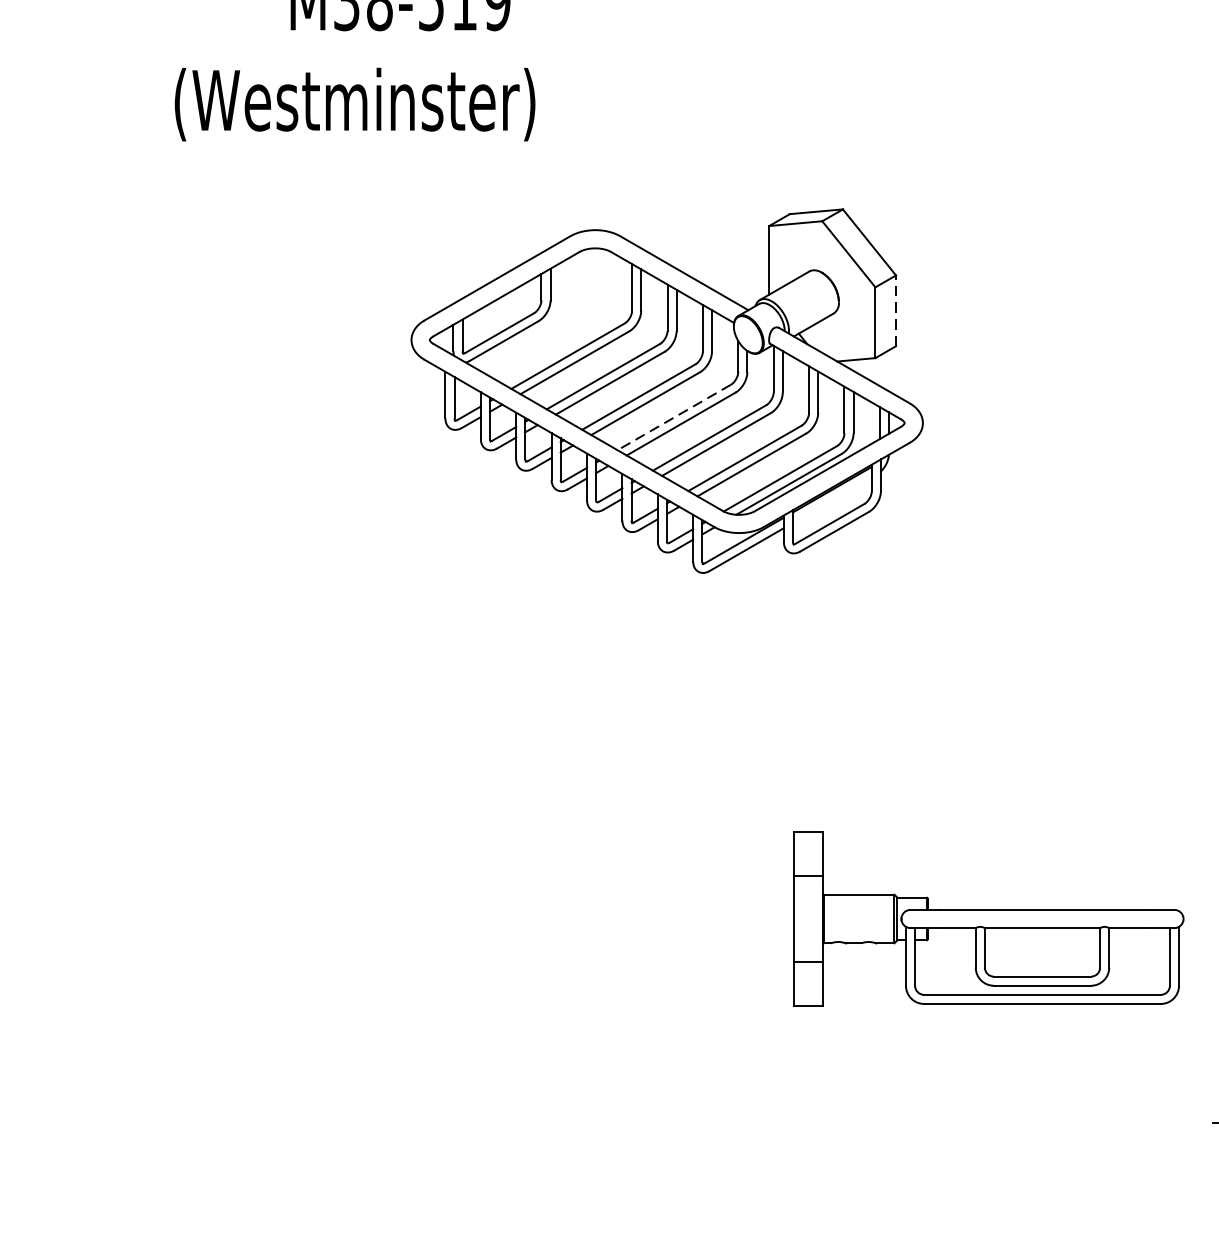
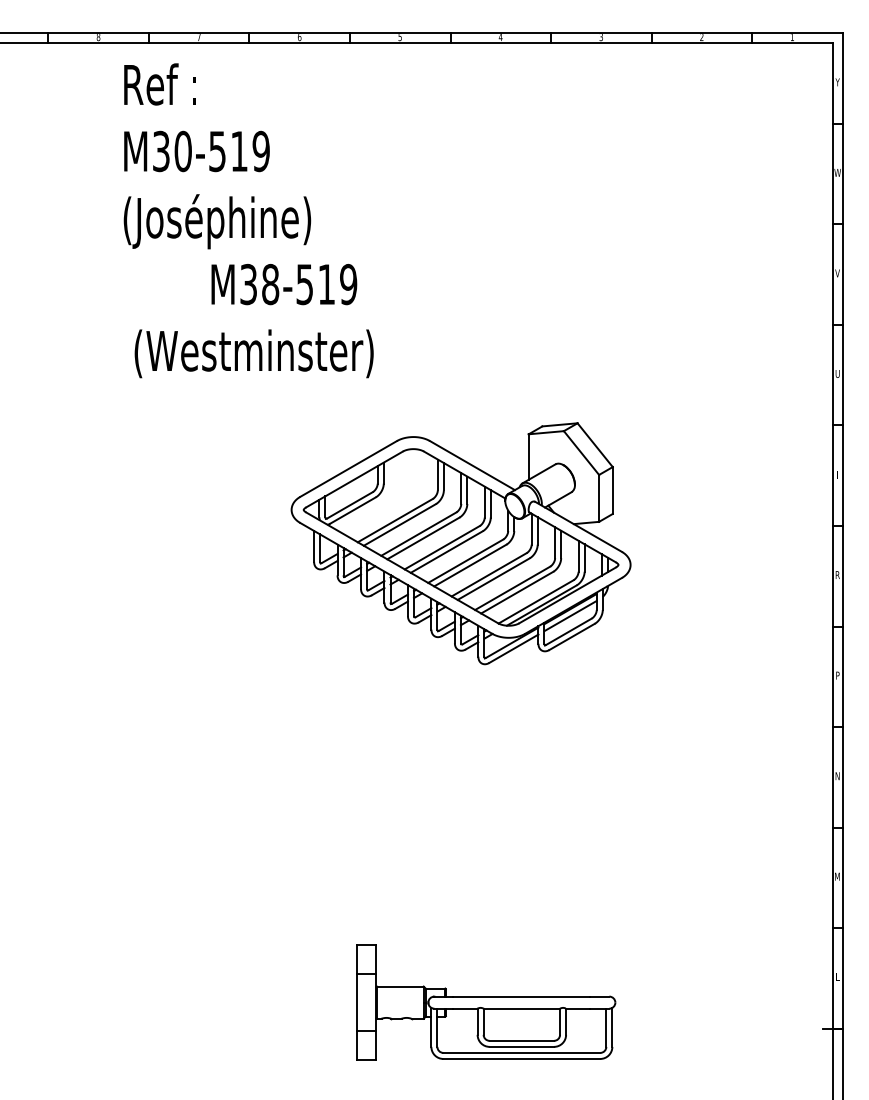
line: (895, 310) -> (612, 490), dashed -> solid
line: (673, 417) -> (465, 561), dashed -> solid
line: (832, 499) -> (570, 615), added
part: (989, 918) -> (486, 1002), moved

